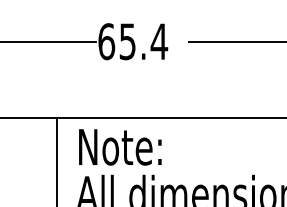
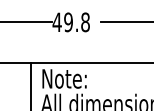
text: (133, 41) -> (71, 22), 65.4 -> 49.8

